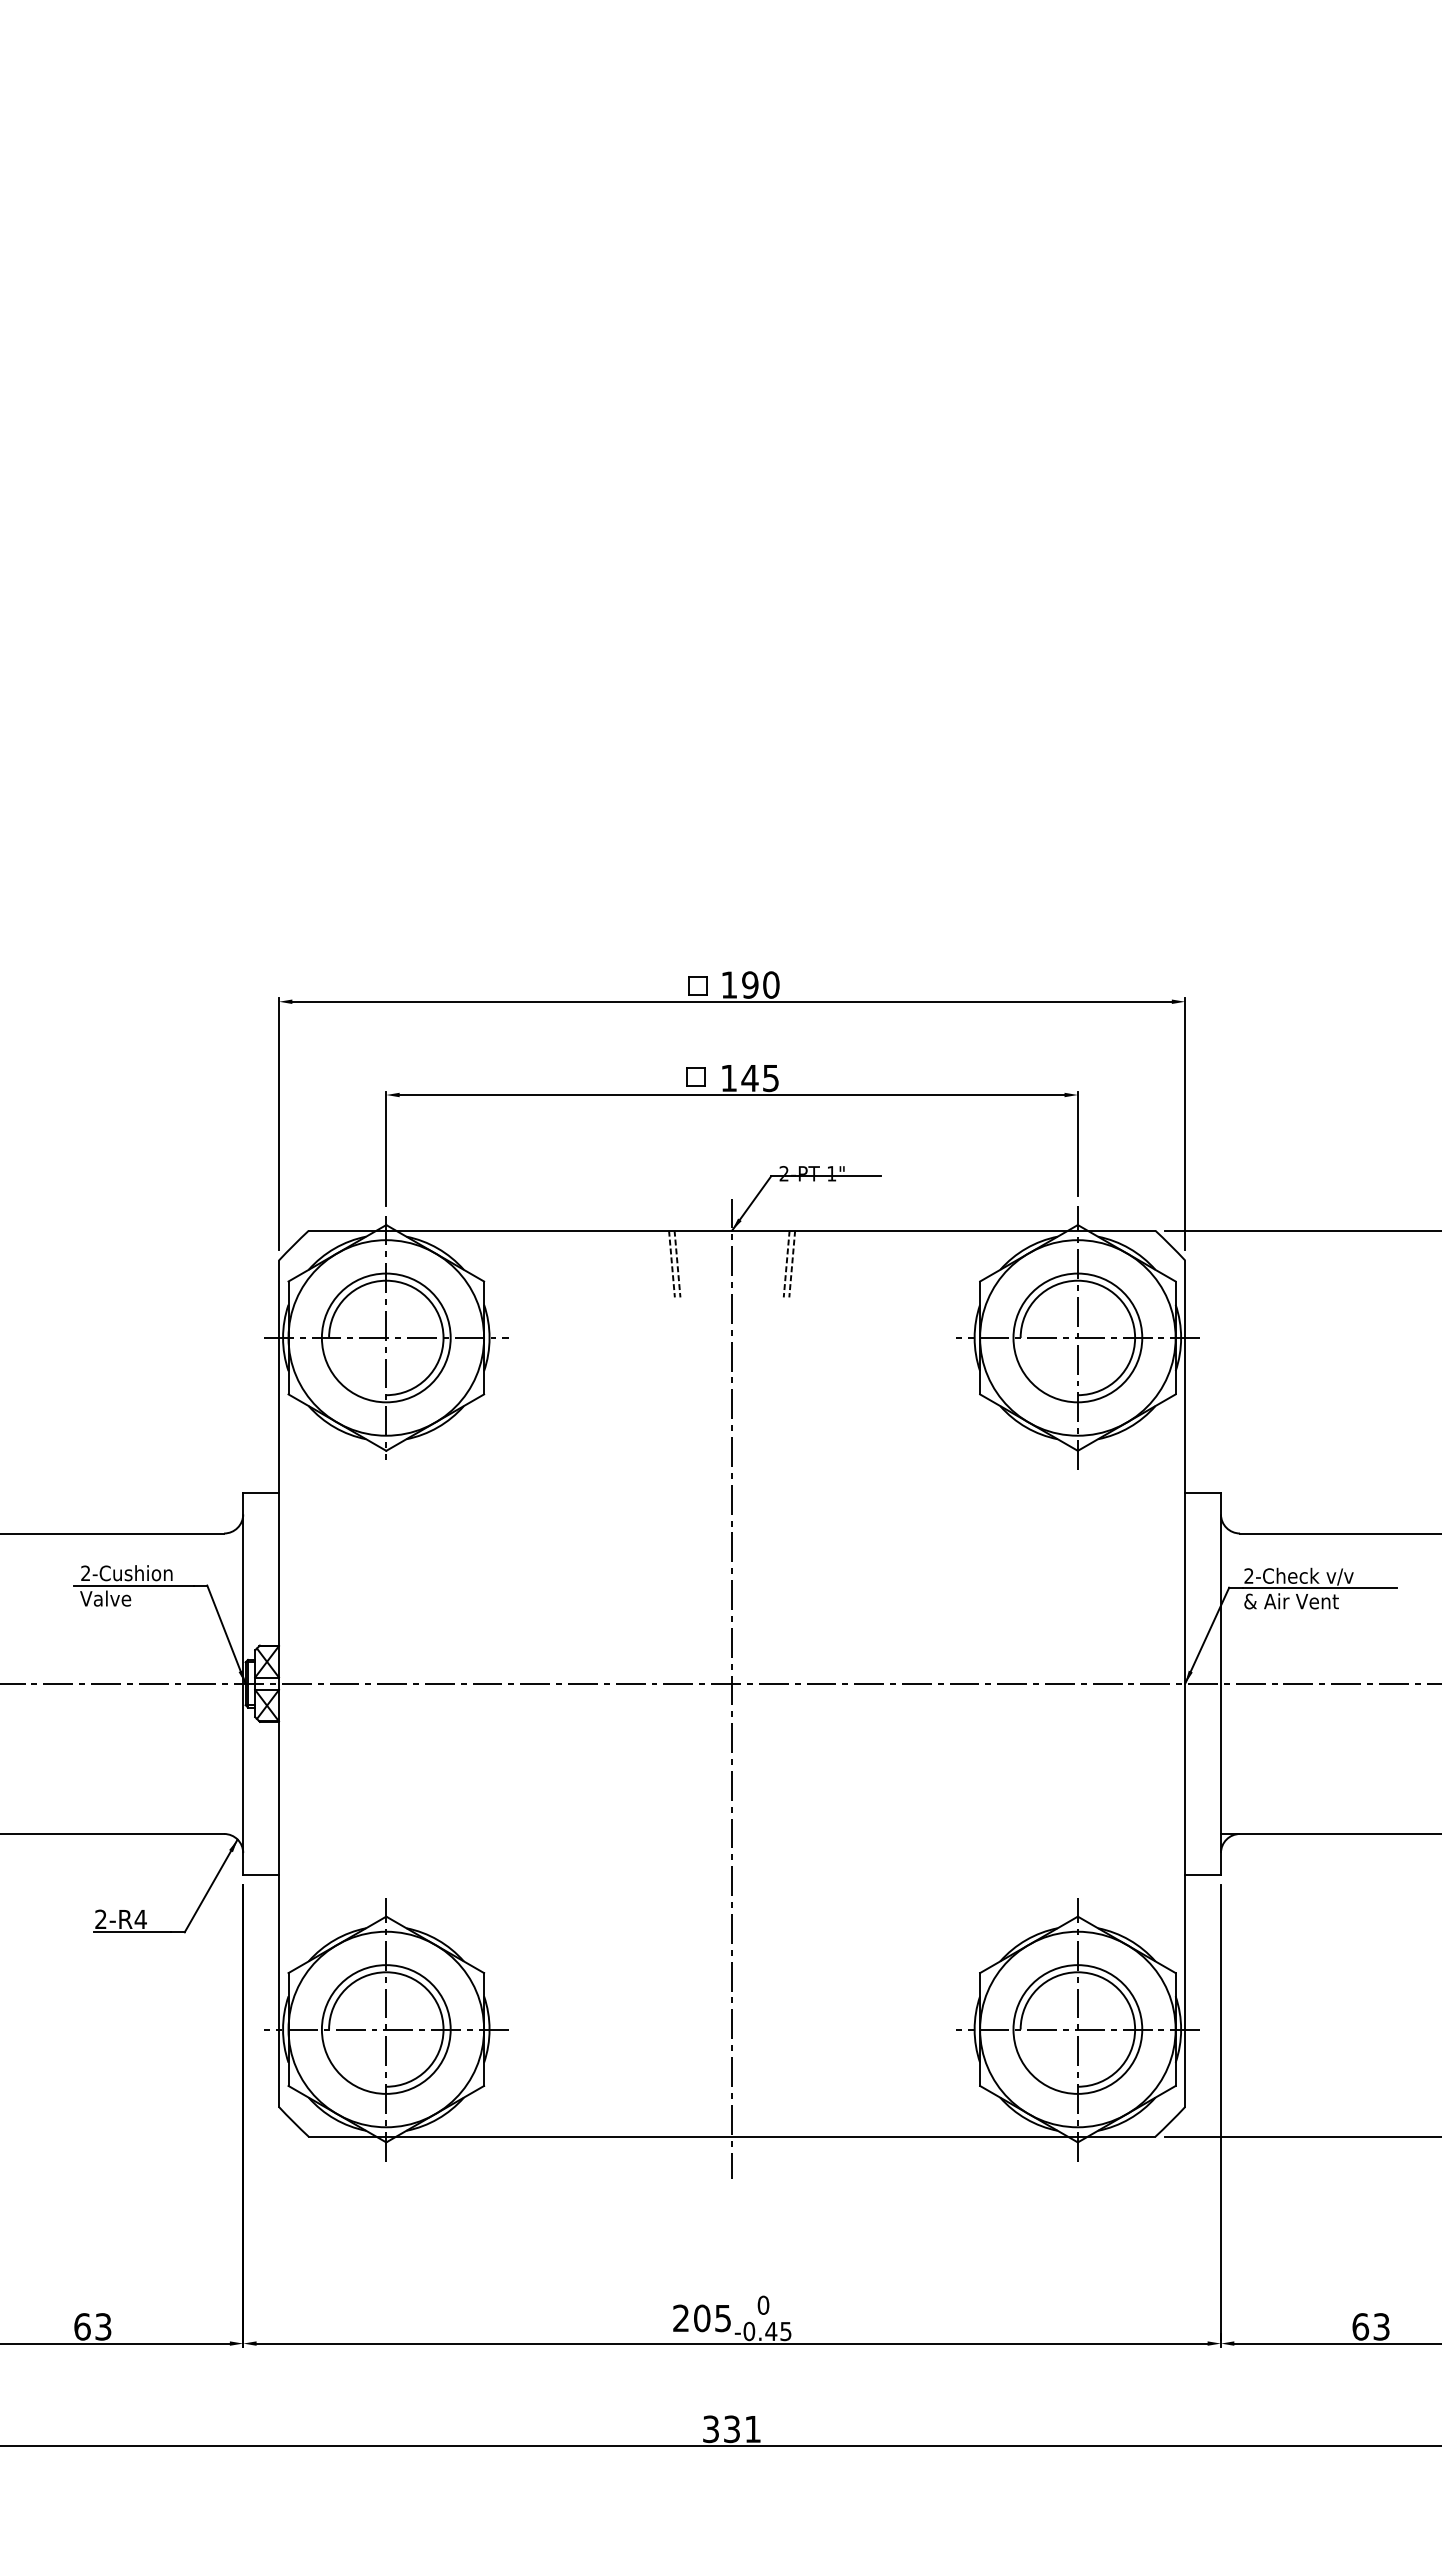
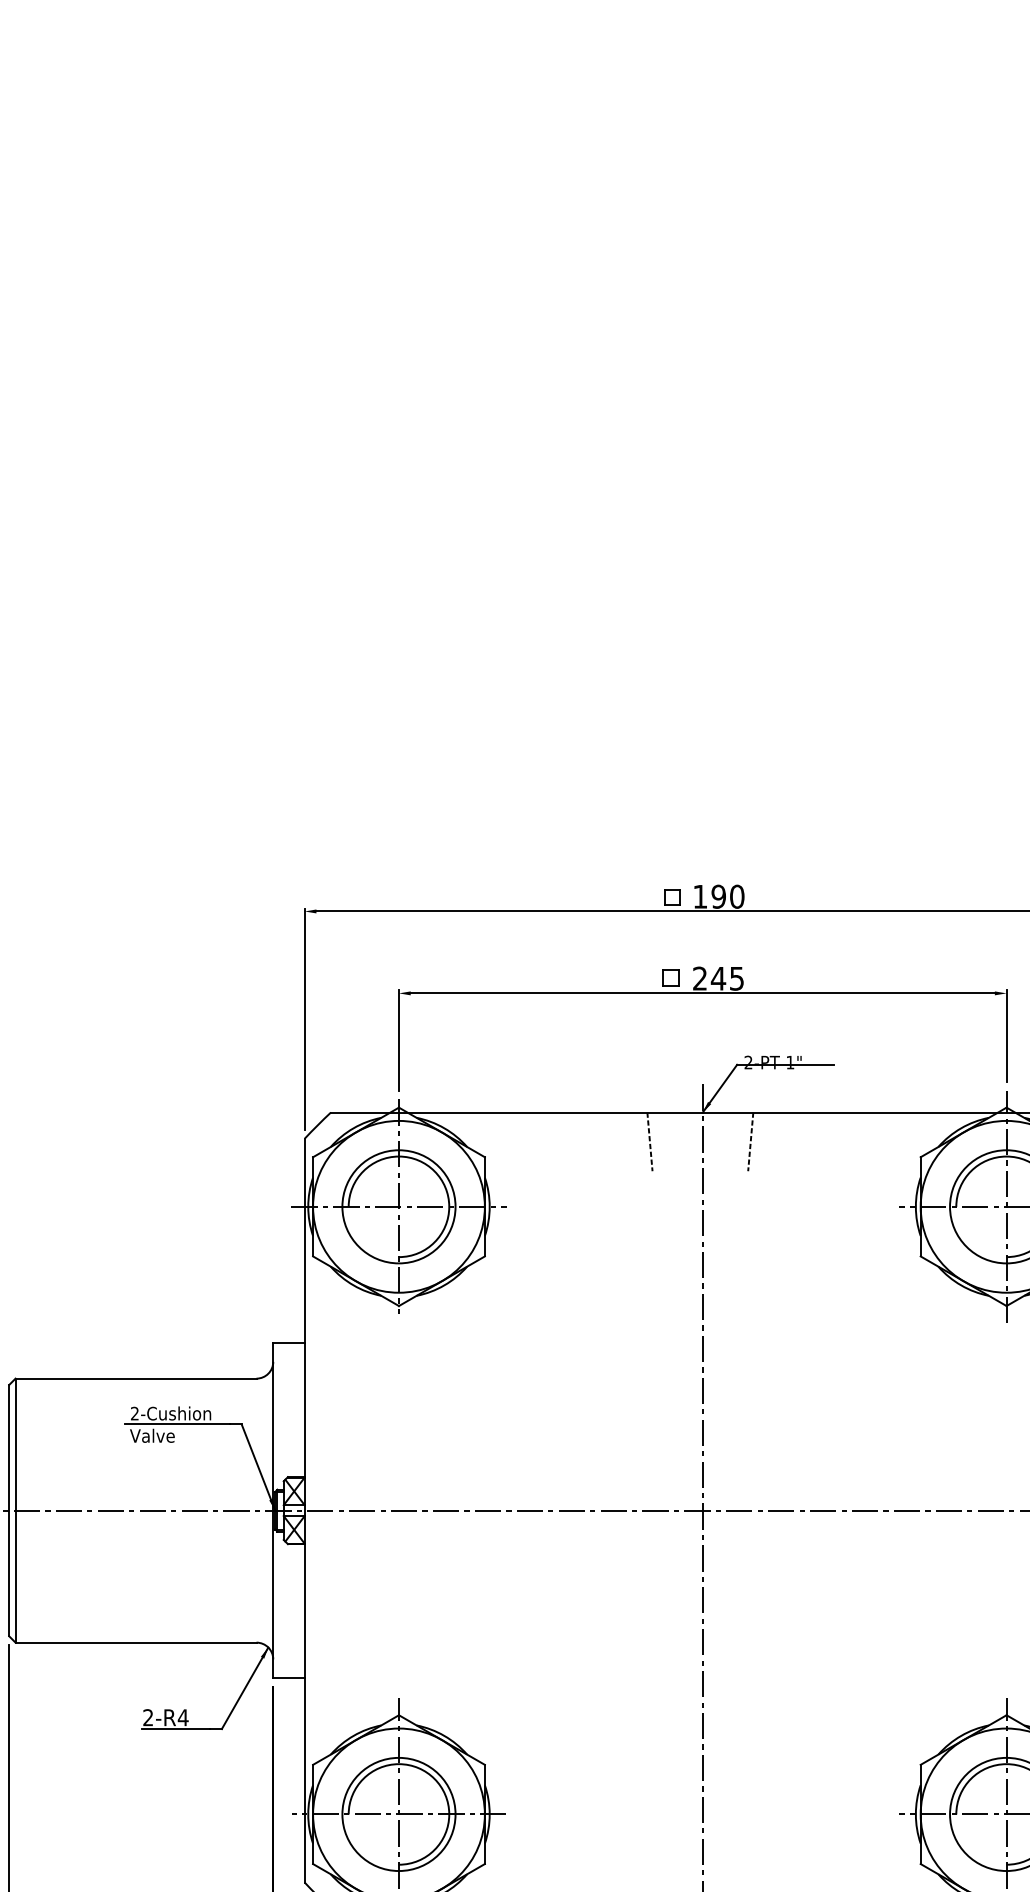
text: (728, 1077) -> (699, 977), 145 -> 245
line: (677, 1263) -> (654, 1141), removed
line: (792, 1263) -> (755, 1141), removed

